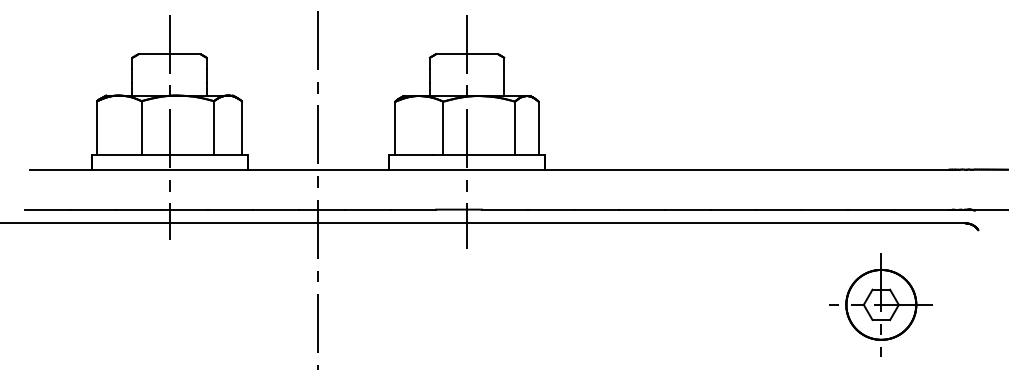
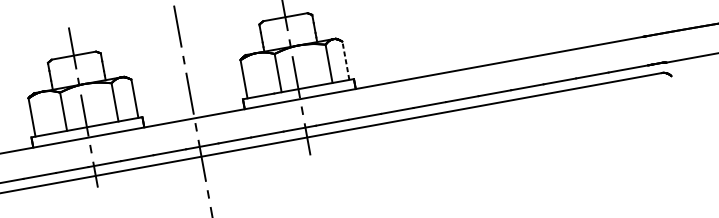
line: (538, 128) -> (345, 60), solid -> dashed
part: (880, 304) -> (611, 141), removed

